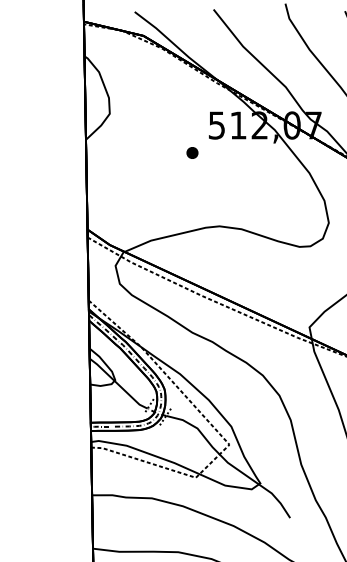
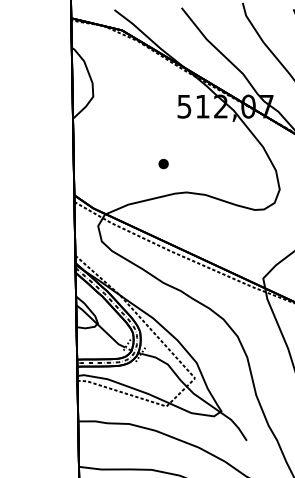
part: (192, 153) -> (163, 164), moved

